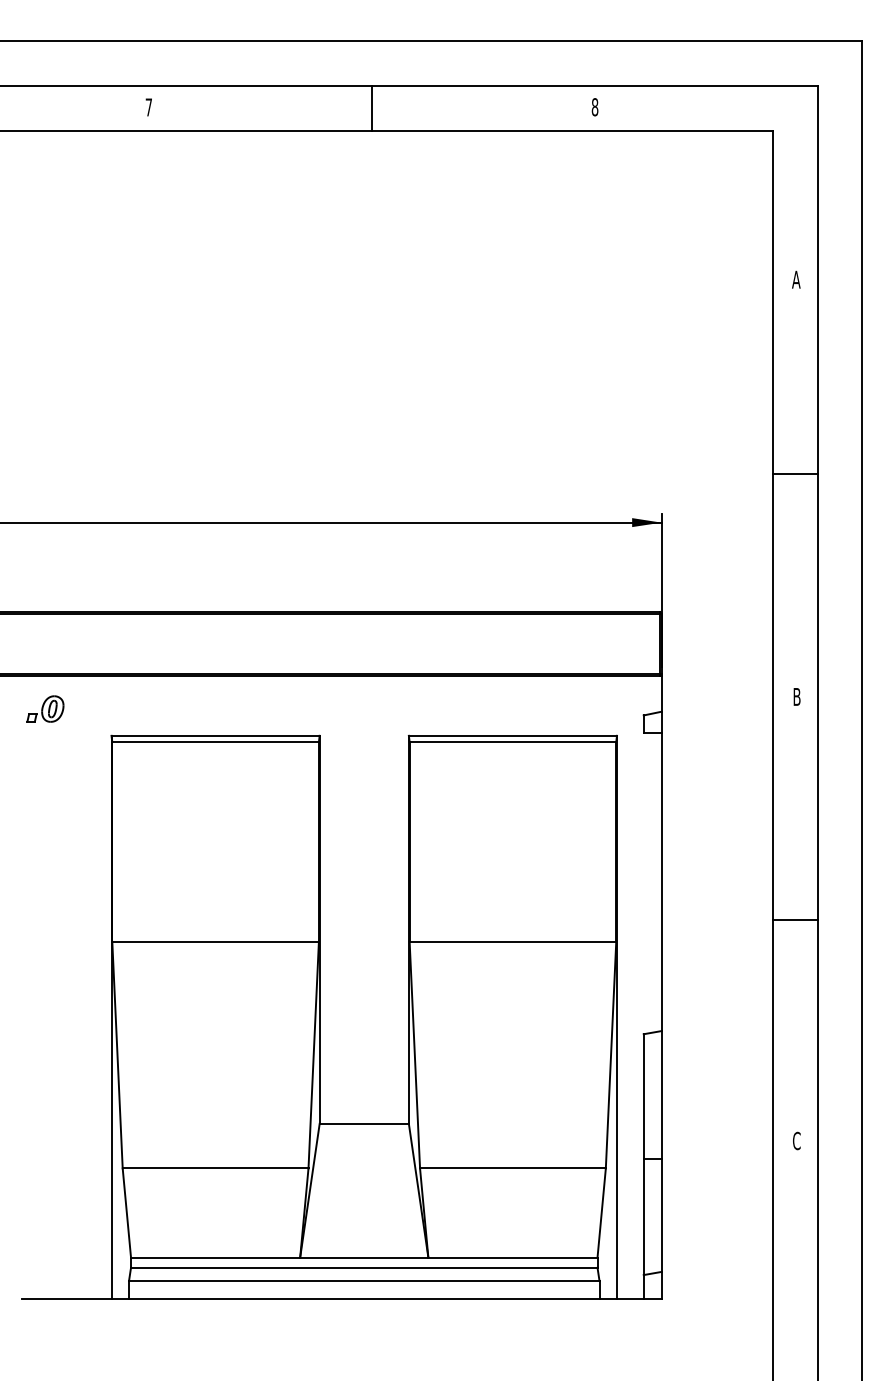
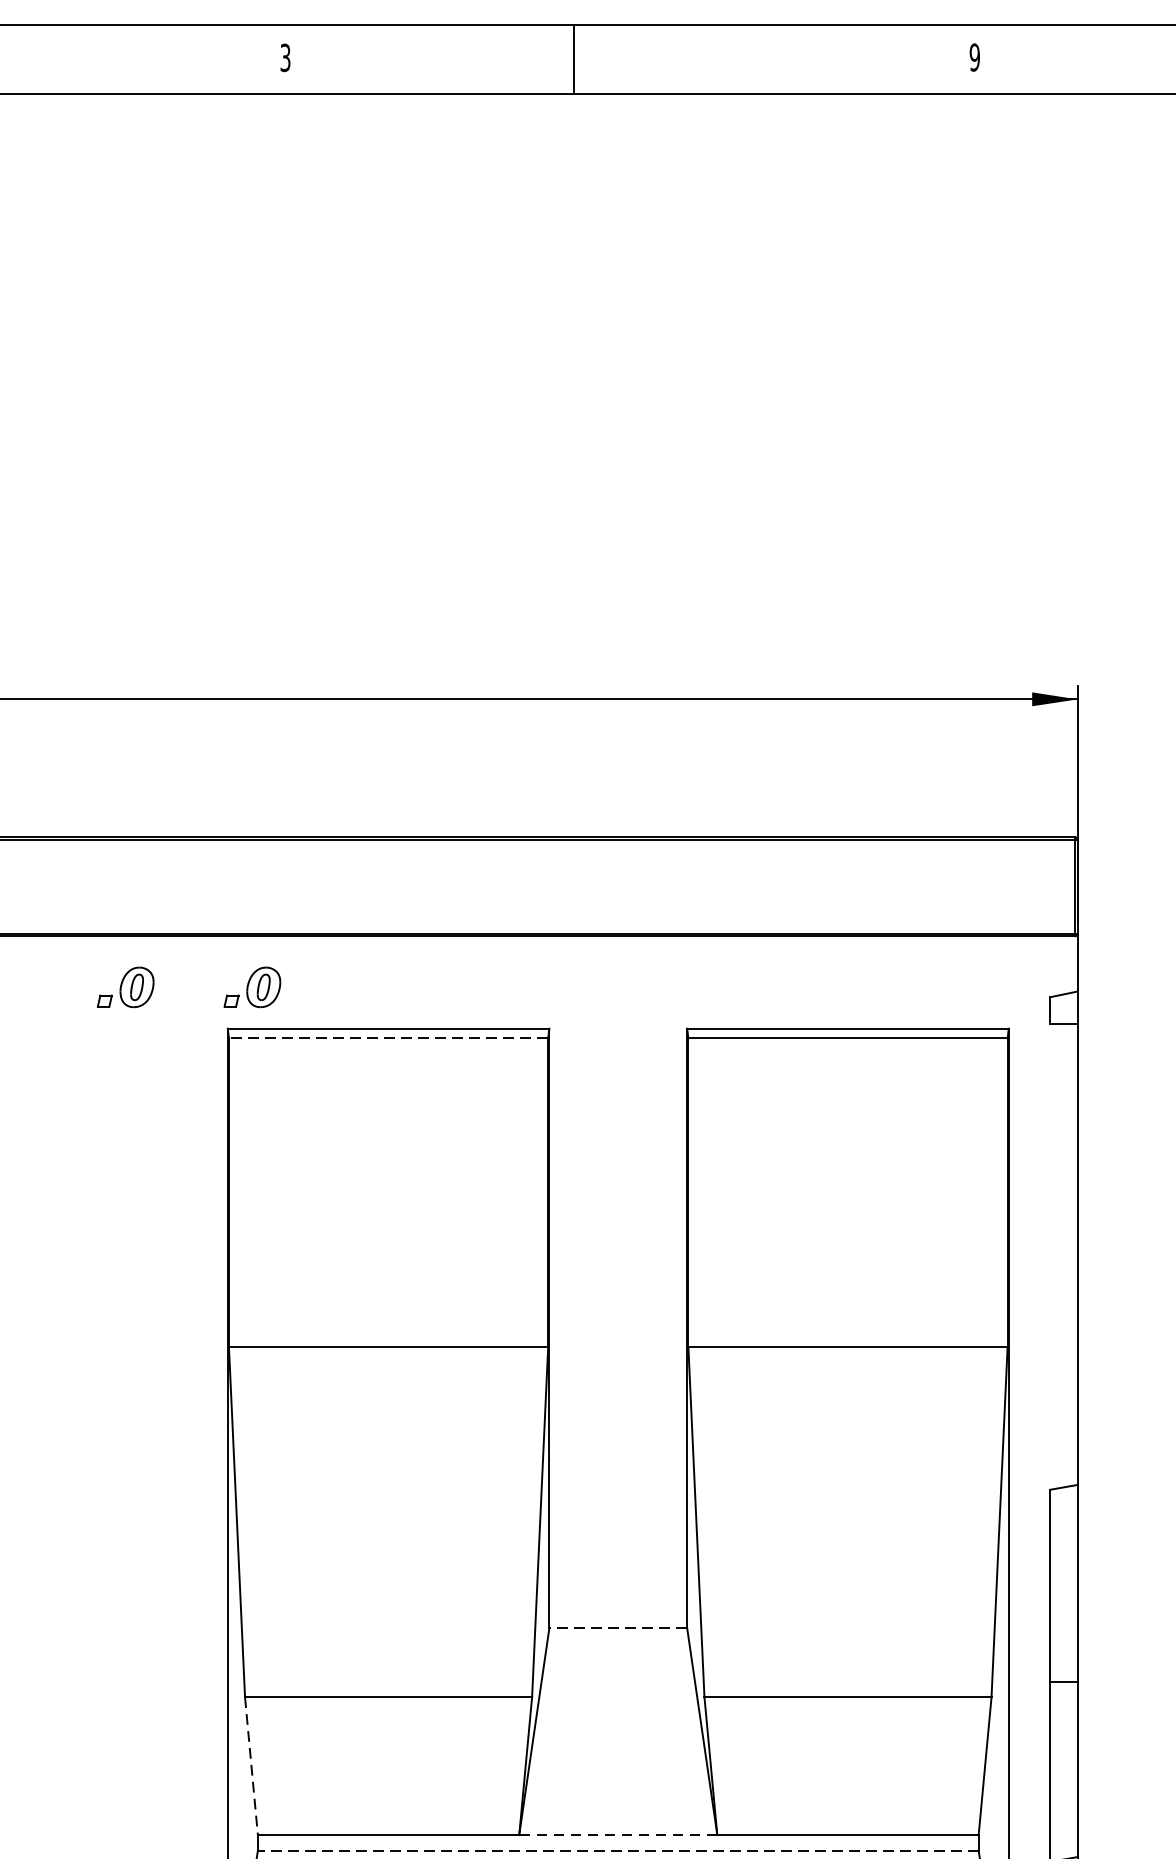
text: (148, 107) -> (284, 57), 7 -> 3
text: (594, 107) -> (973, 57), 8 -> 9
line: (371, 108) -> (573, 59), moved
part: (127, 708) -> (252, 986), added
line: (215, 742) -> (388, 1039), solid -> dashed
line: (364, 1123) -> (618, 1627), solid -> dashed
line: (126, 1213) -> (250, 1766), solid -> dashed
line: (363, 1257) -> (617, 1834), solid -> dashed
line: (363, 1267) -> (617, 1850), solid -> dashed

